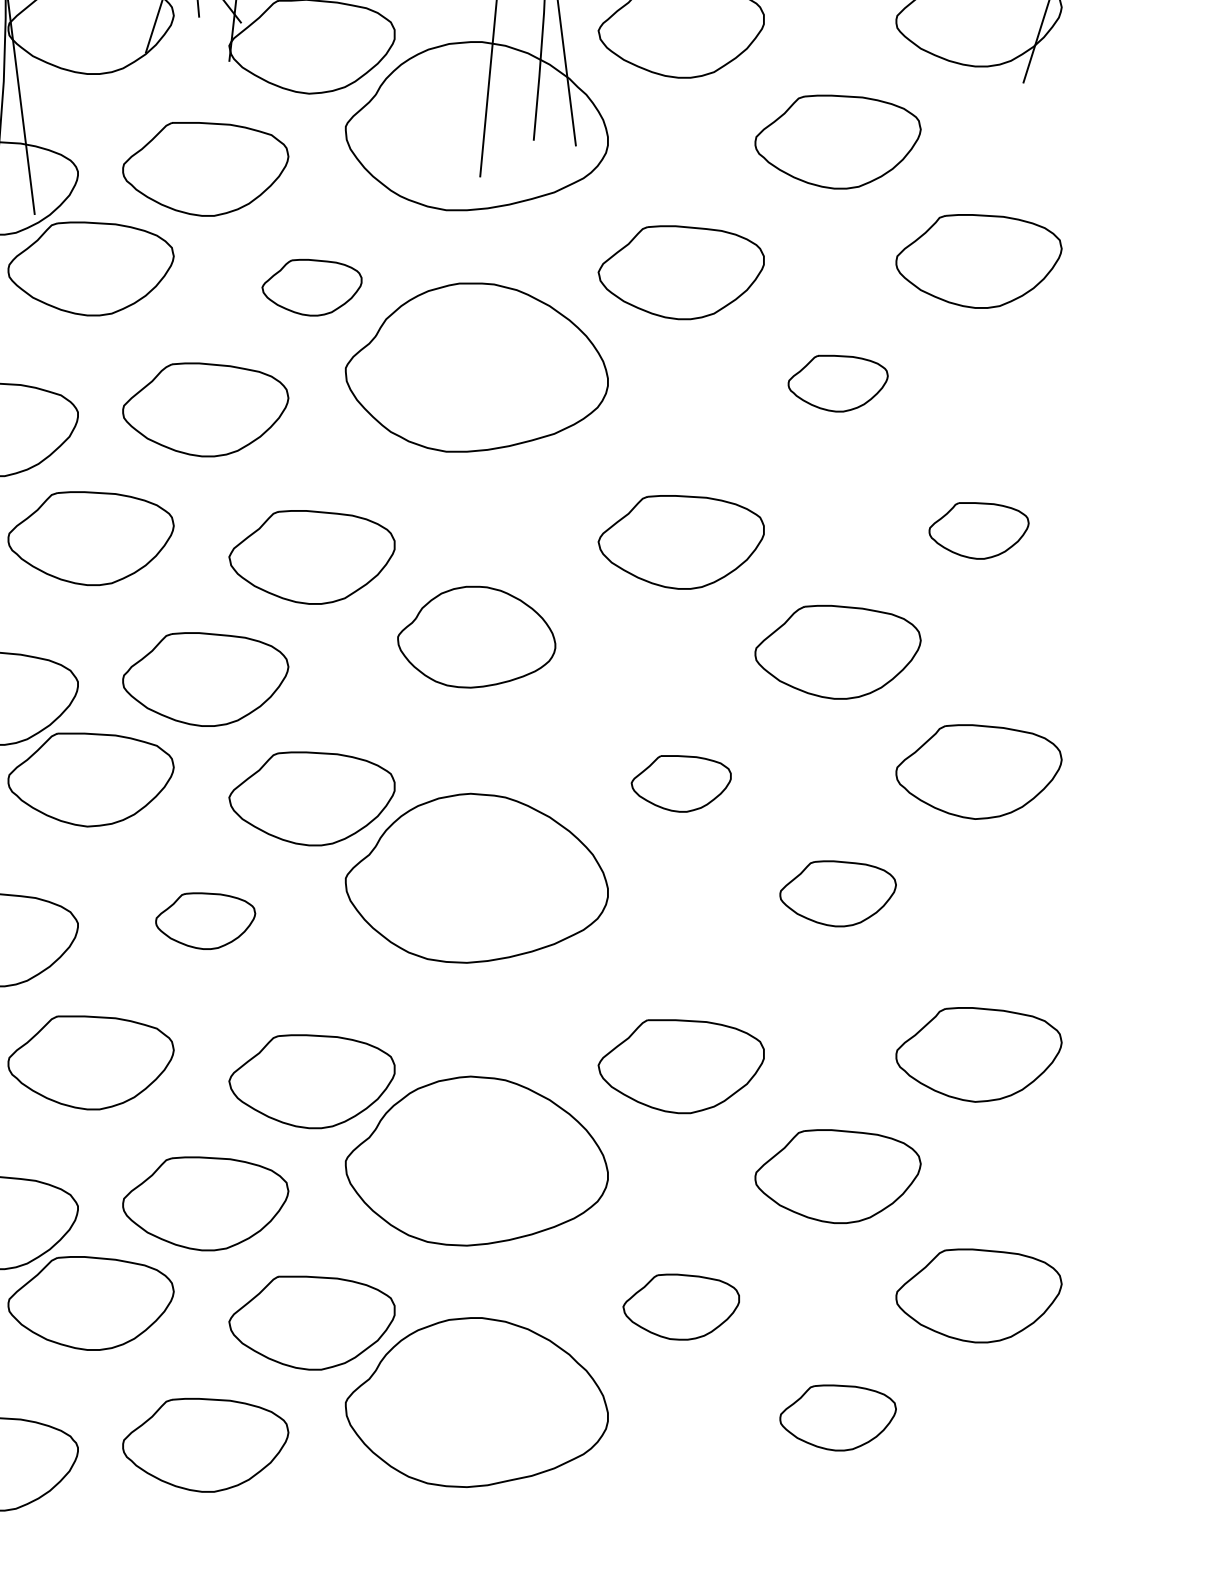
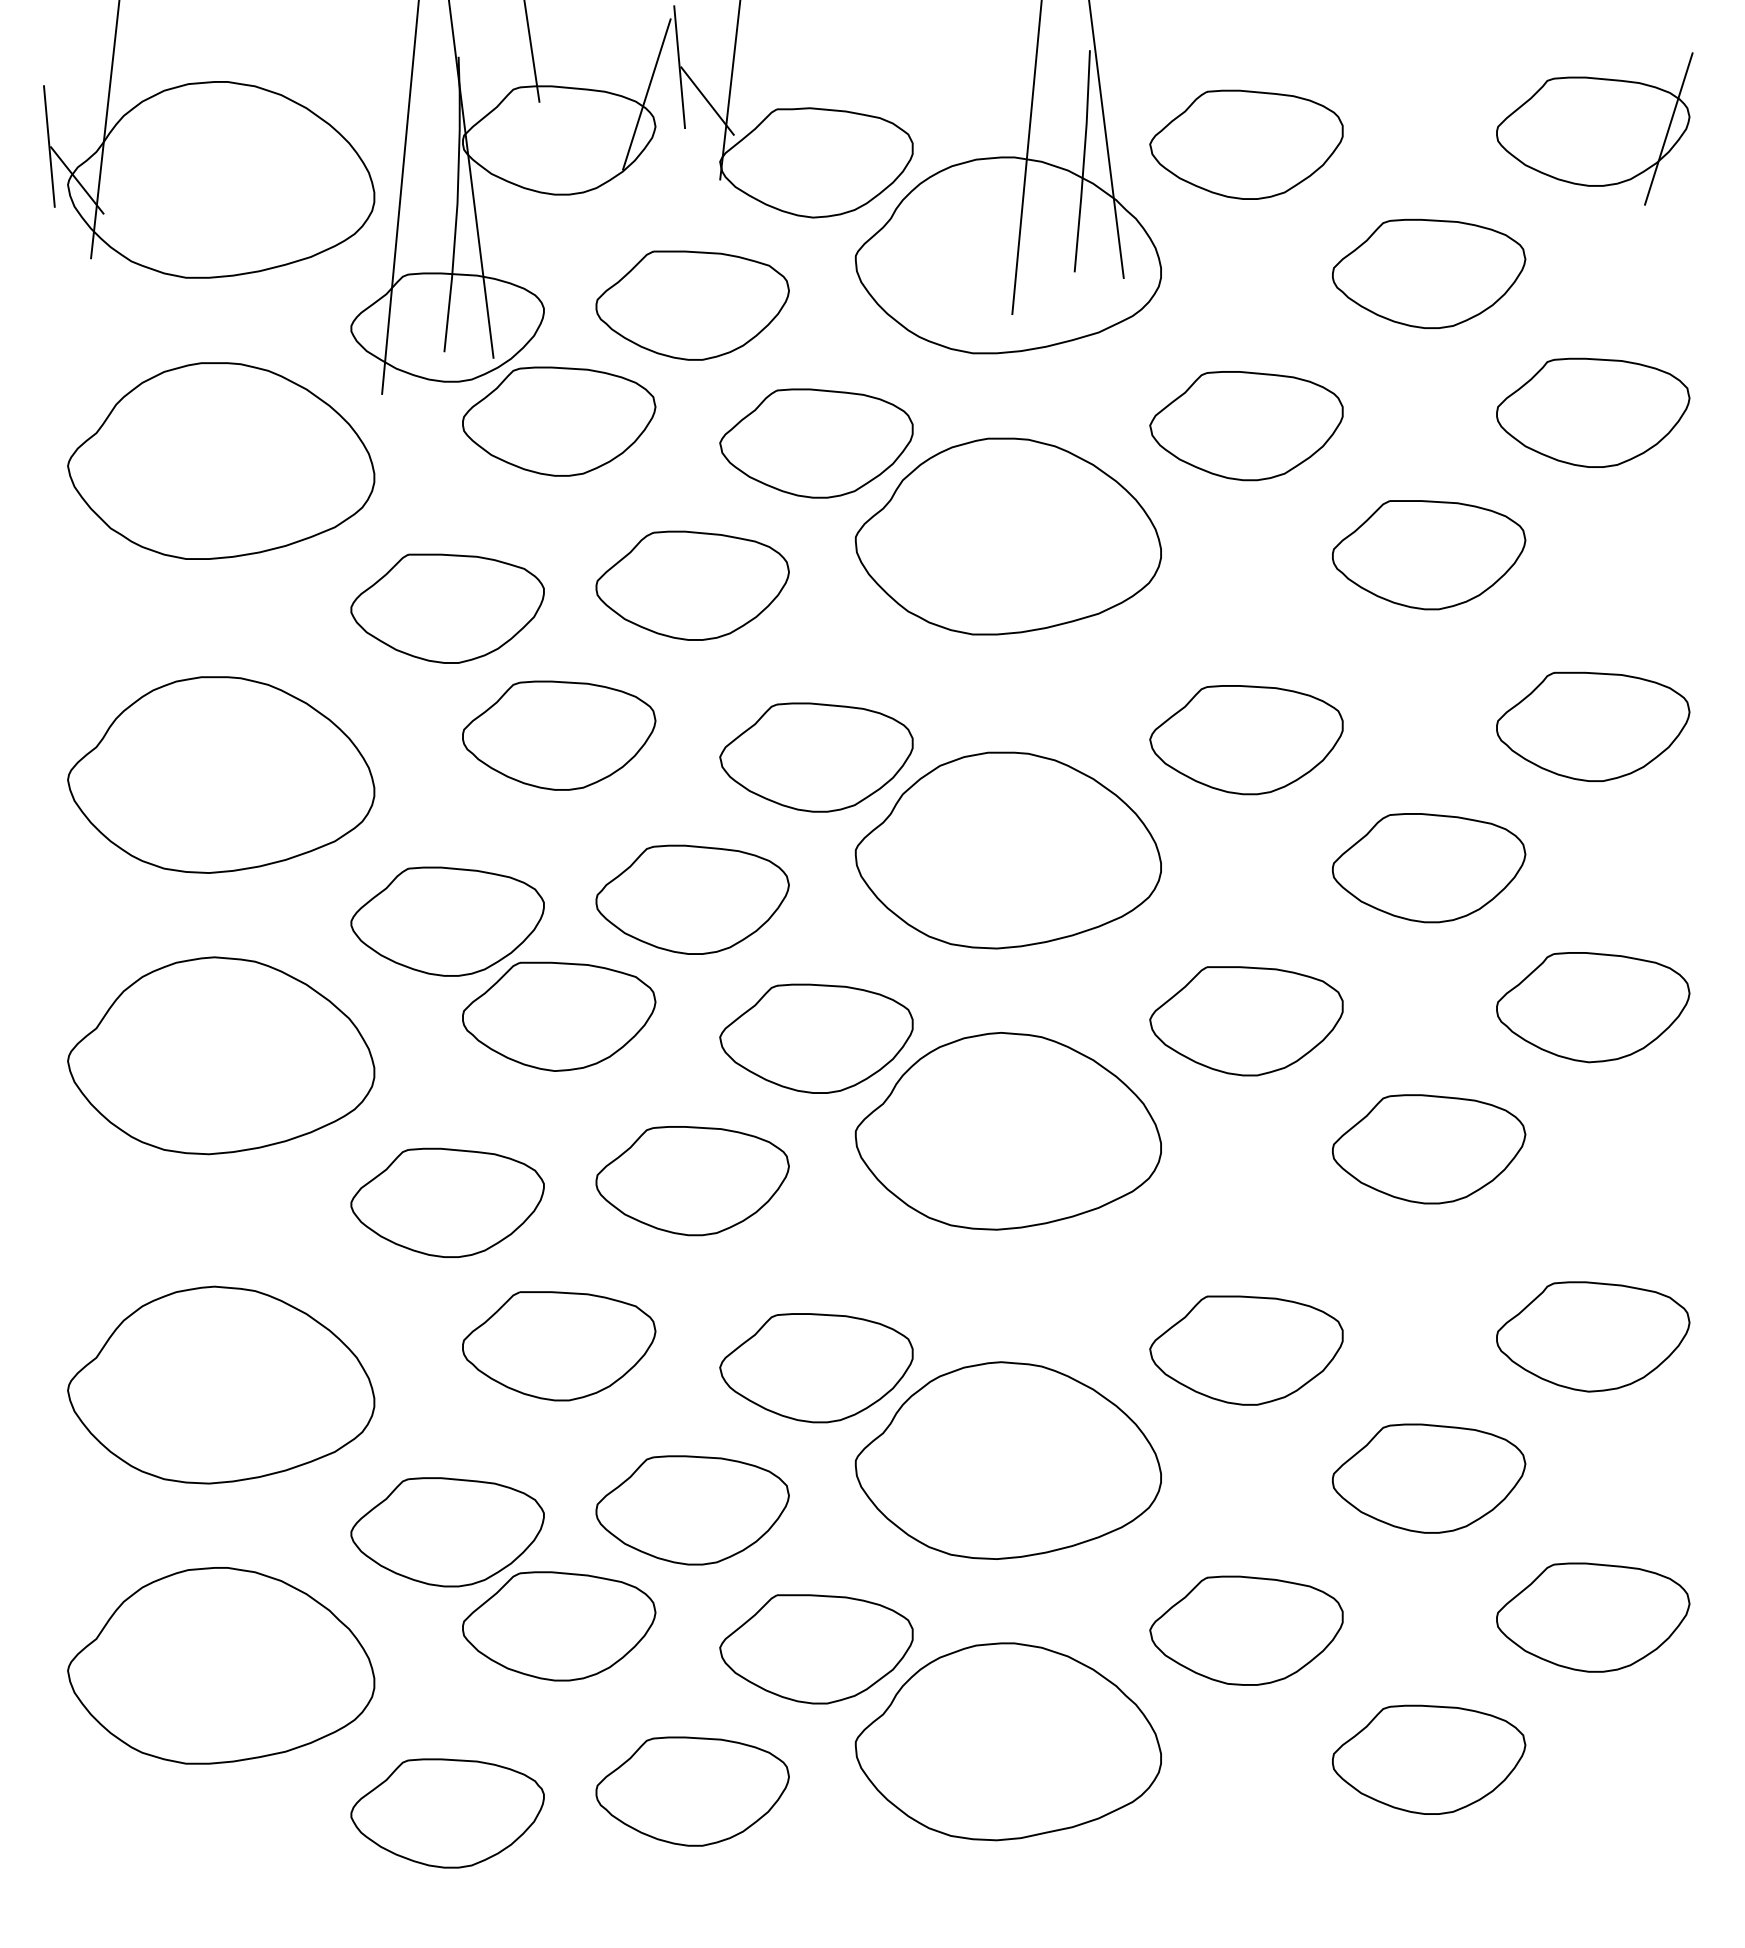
part: (312, 287) -> (816, 443), size x1.67
part: (838, 383) -> (1429, 555), size x1.67
part: (979, 530) -> (1593, 726), size x1.67
part: (476, 637) -> (1007, 850), size x1.67
part: (681, 784) -> (1246, 1021), size x1.67
part: (838, 893) -> (1429, 1149), size x1.43
part: (205, 921) -> (692, 1181), size x1.67
part: (681, 1306) -> (1246, 1630), size x1.43
part: (838, 1417) -> (1429, 1759), size x1.43

